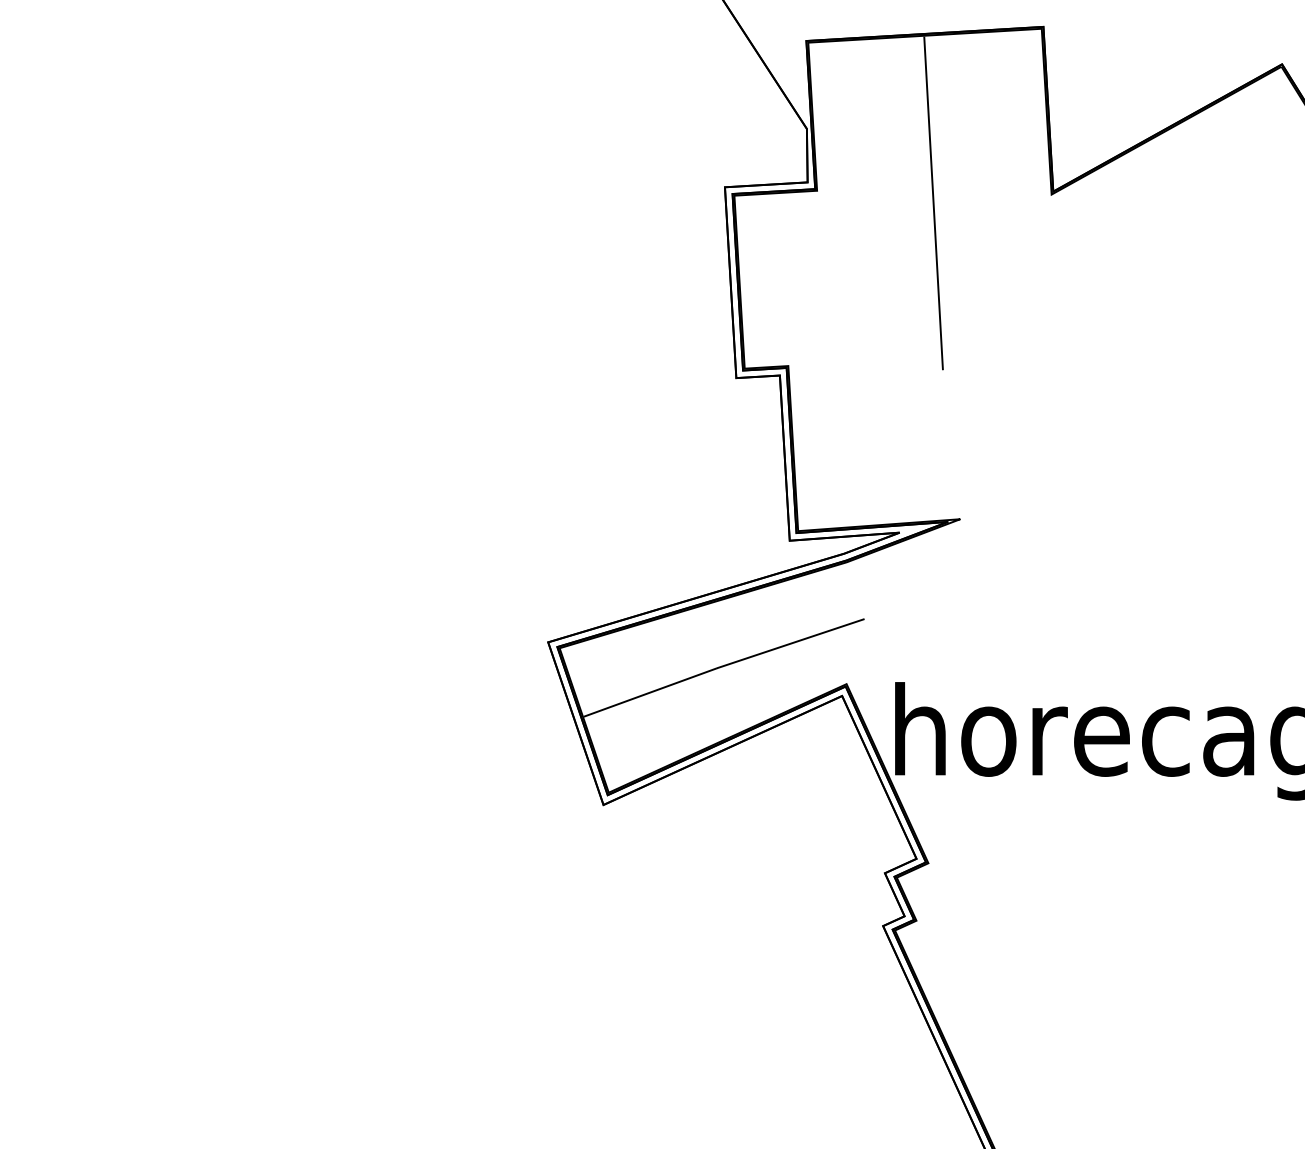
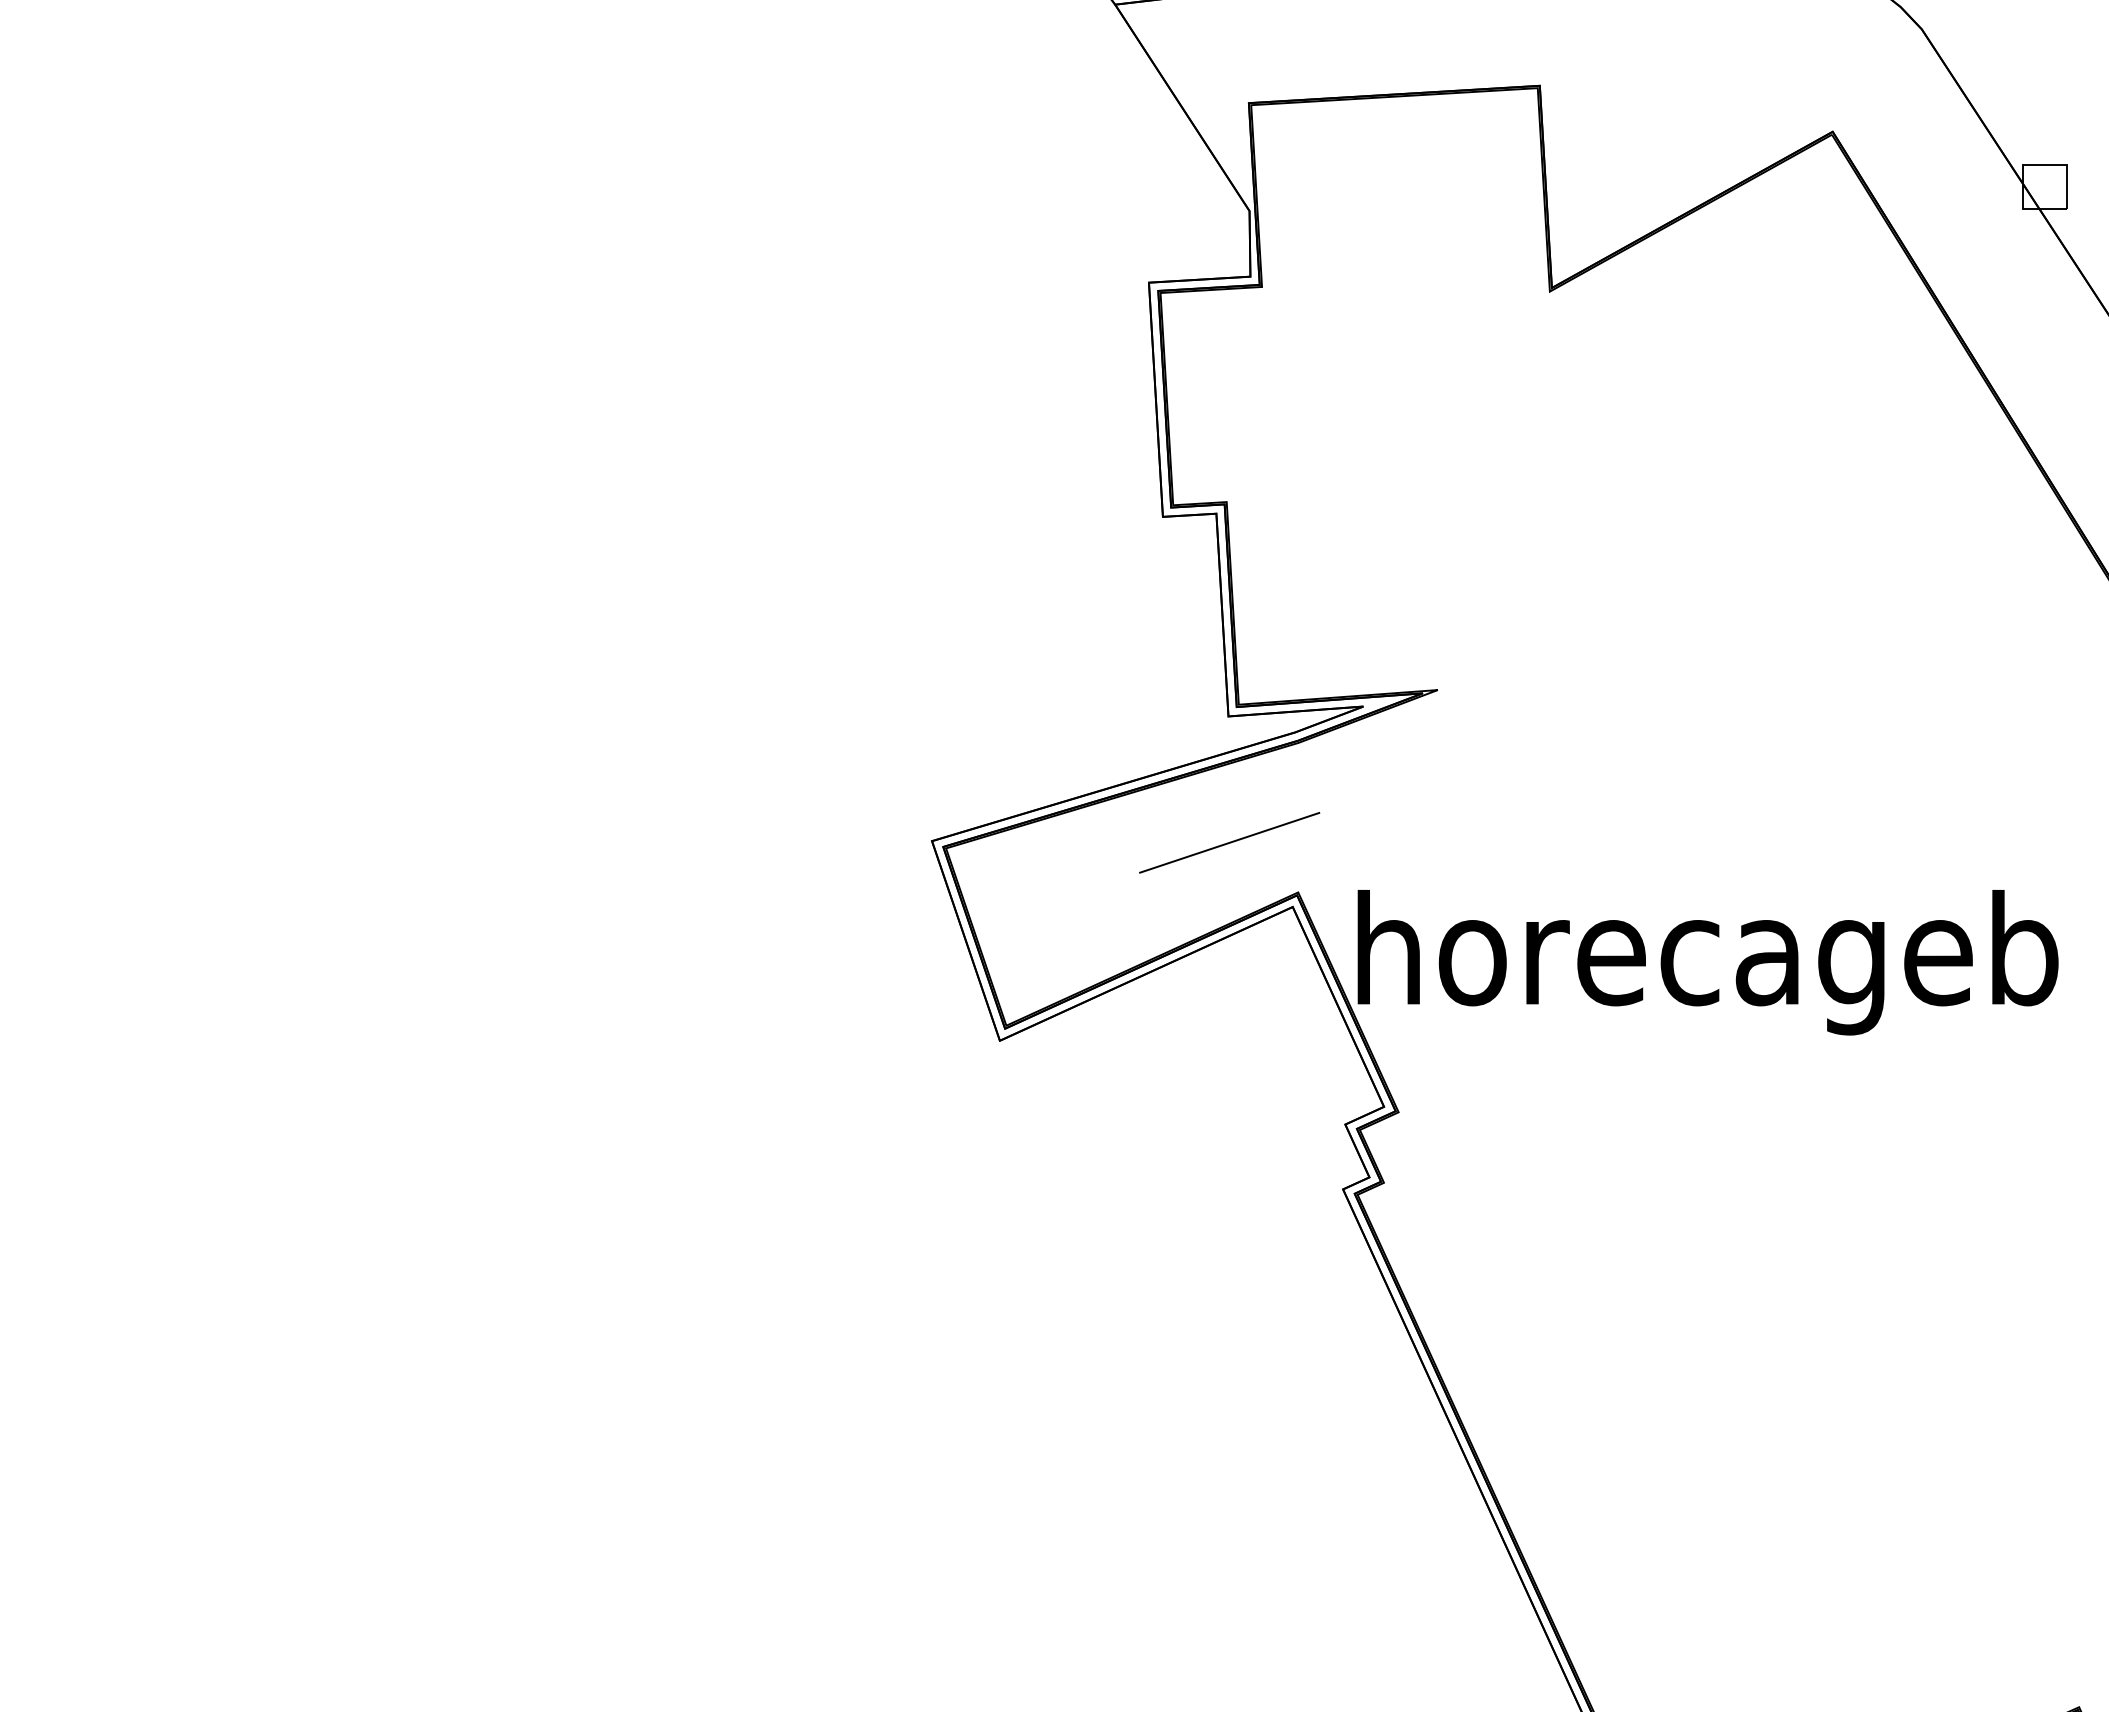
line: (933, 203) -> (1404, 302), removed
line: (650, 692) -> (1057, 902), removed

